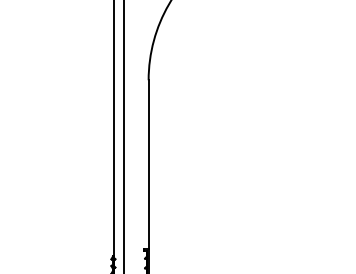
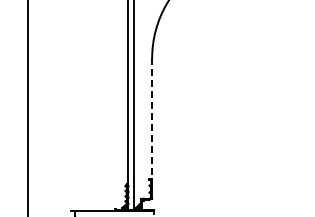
line: (149, 165) -> (152, 119), solid -> dashed

